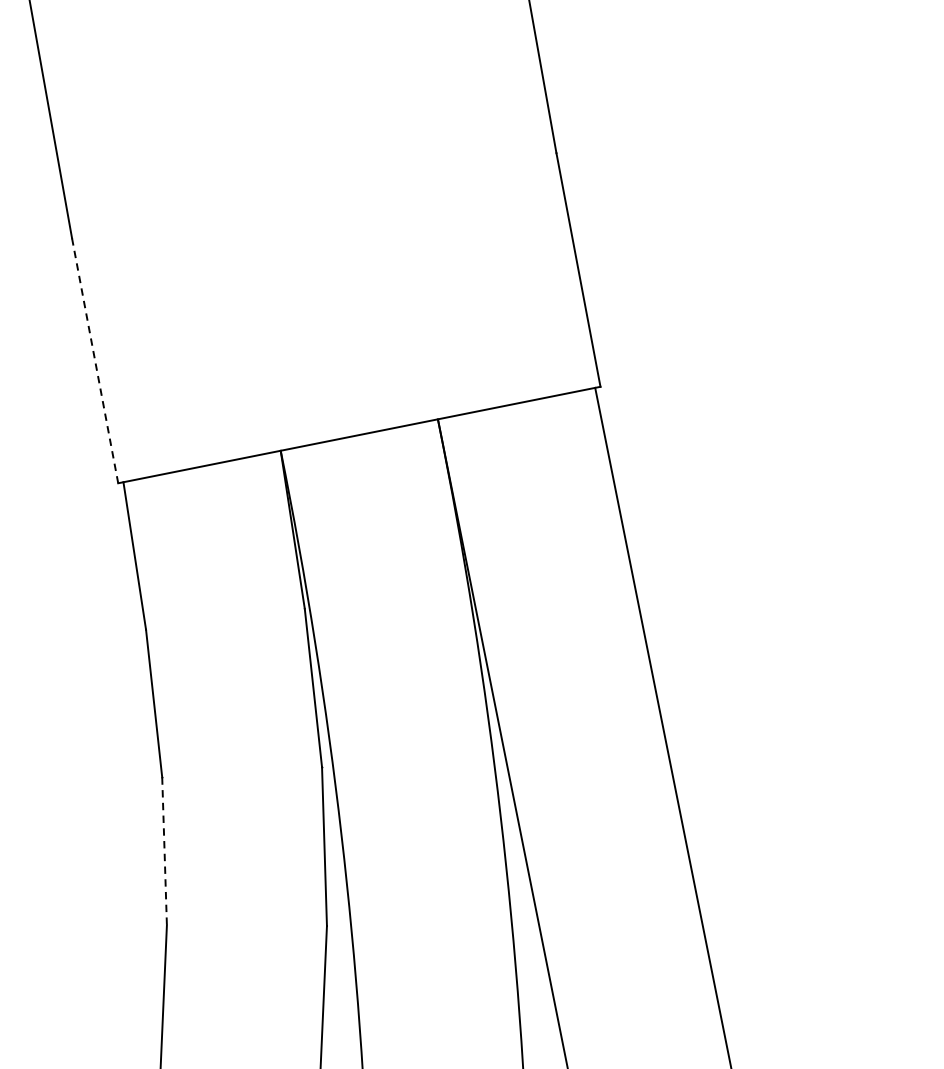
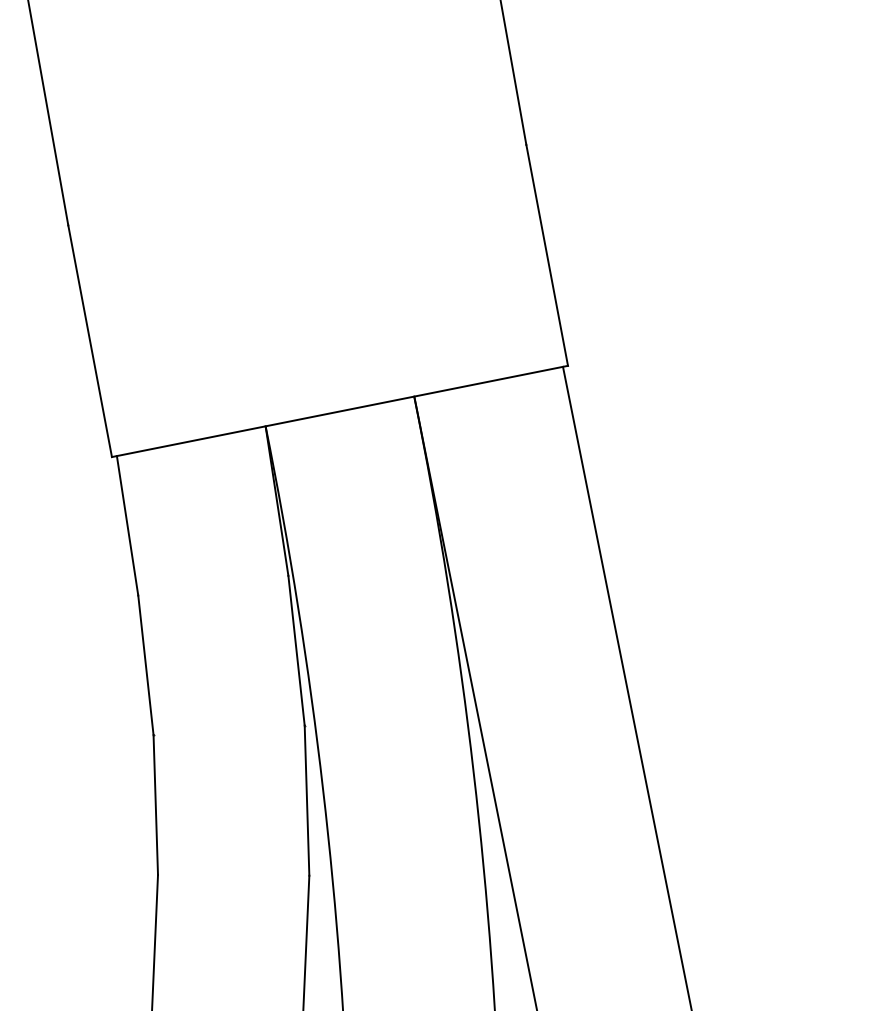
line: (95, 361) -> (90, 341), dashed -> solid
line: (164, 851) -> (155, 805), dashed -> solid

